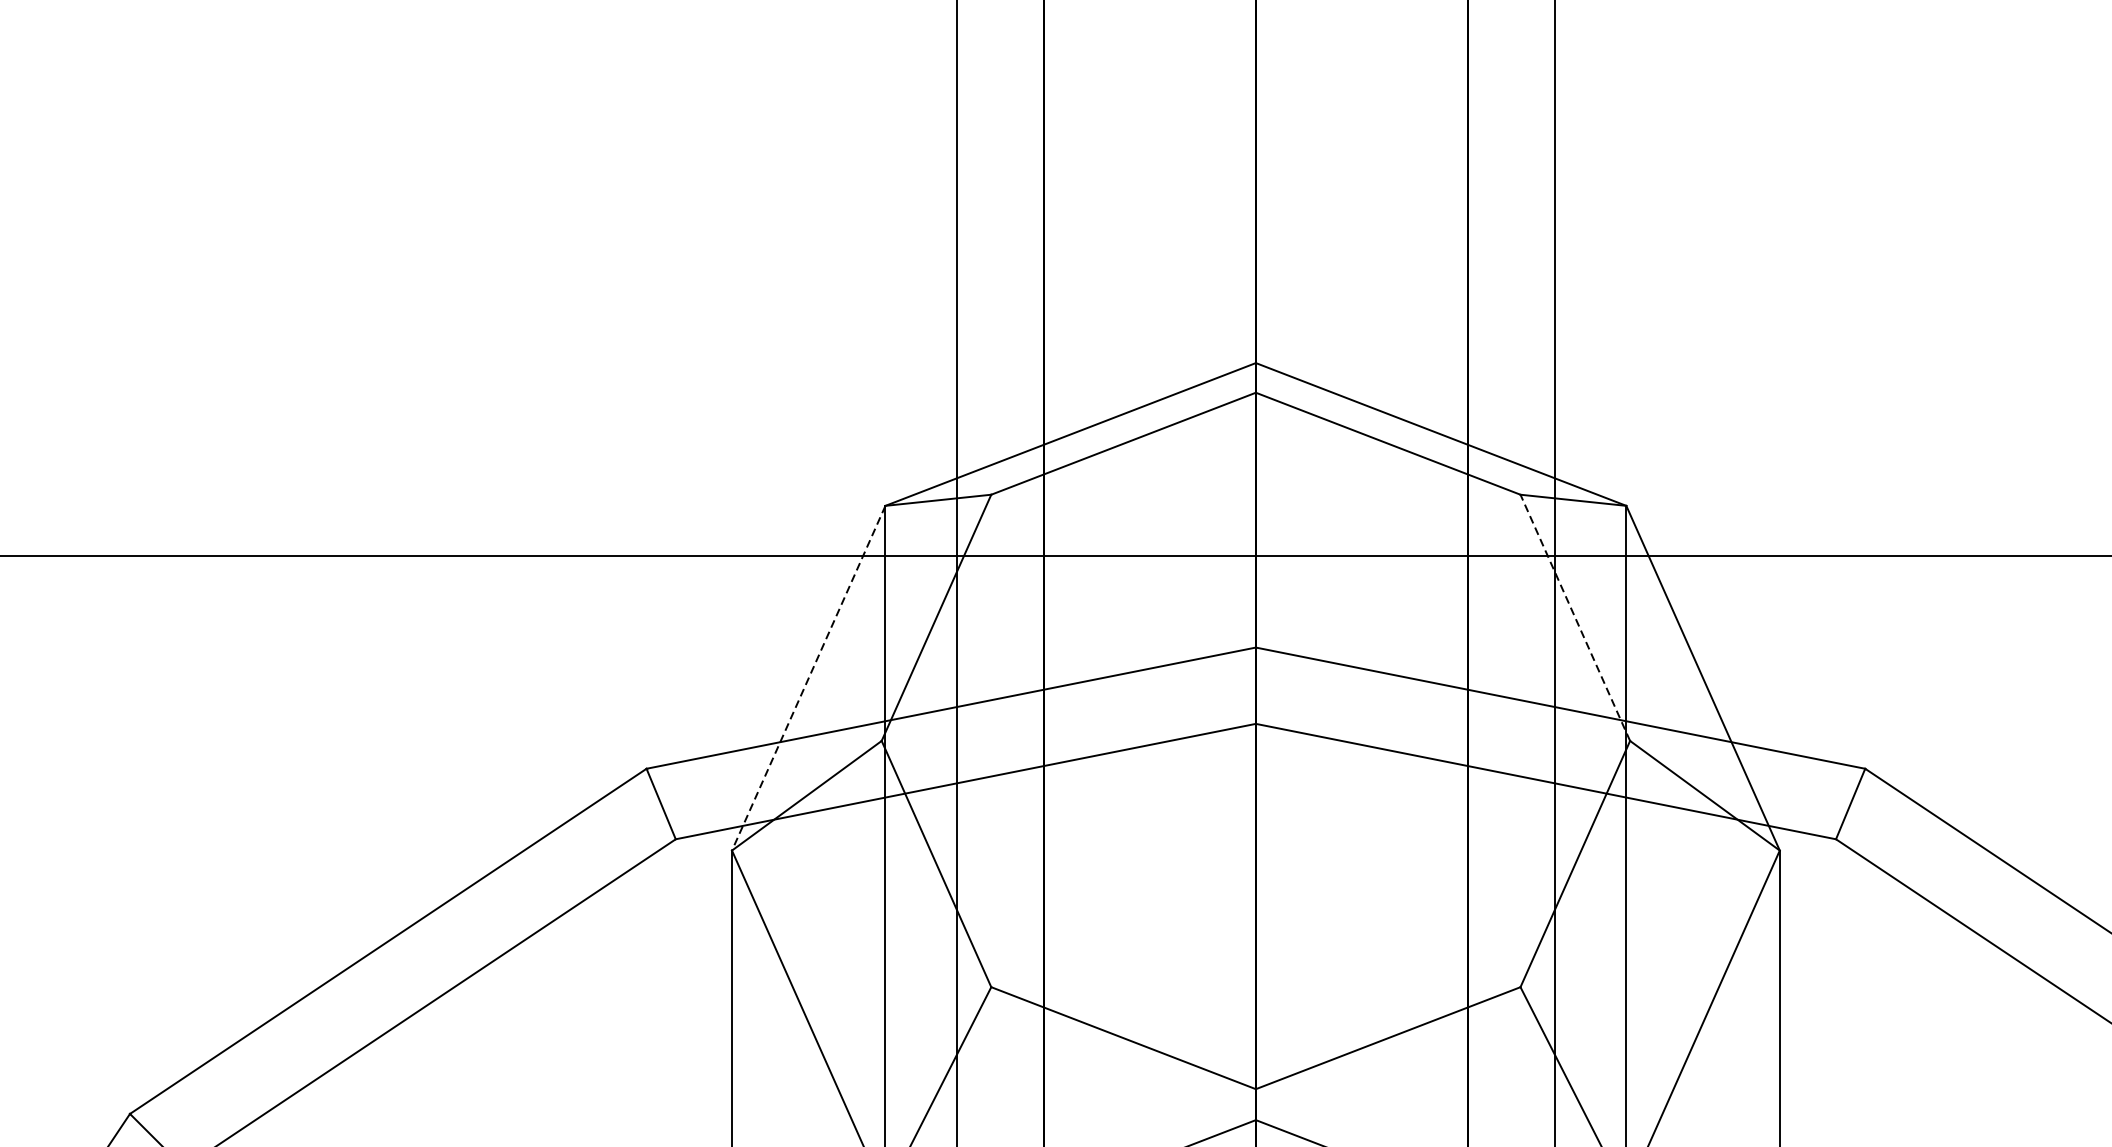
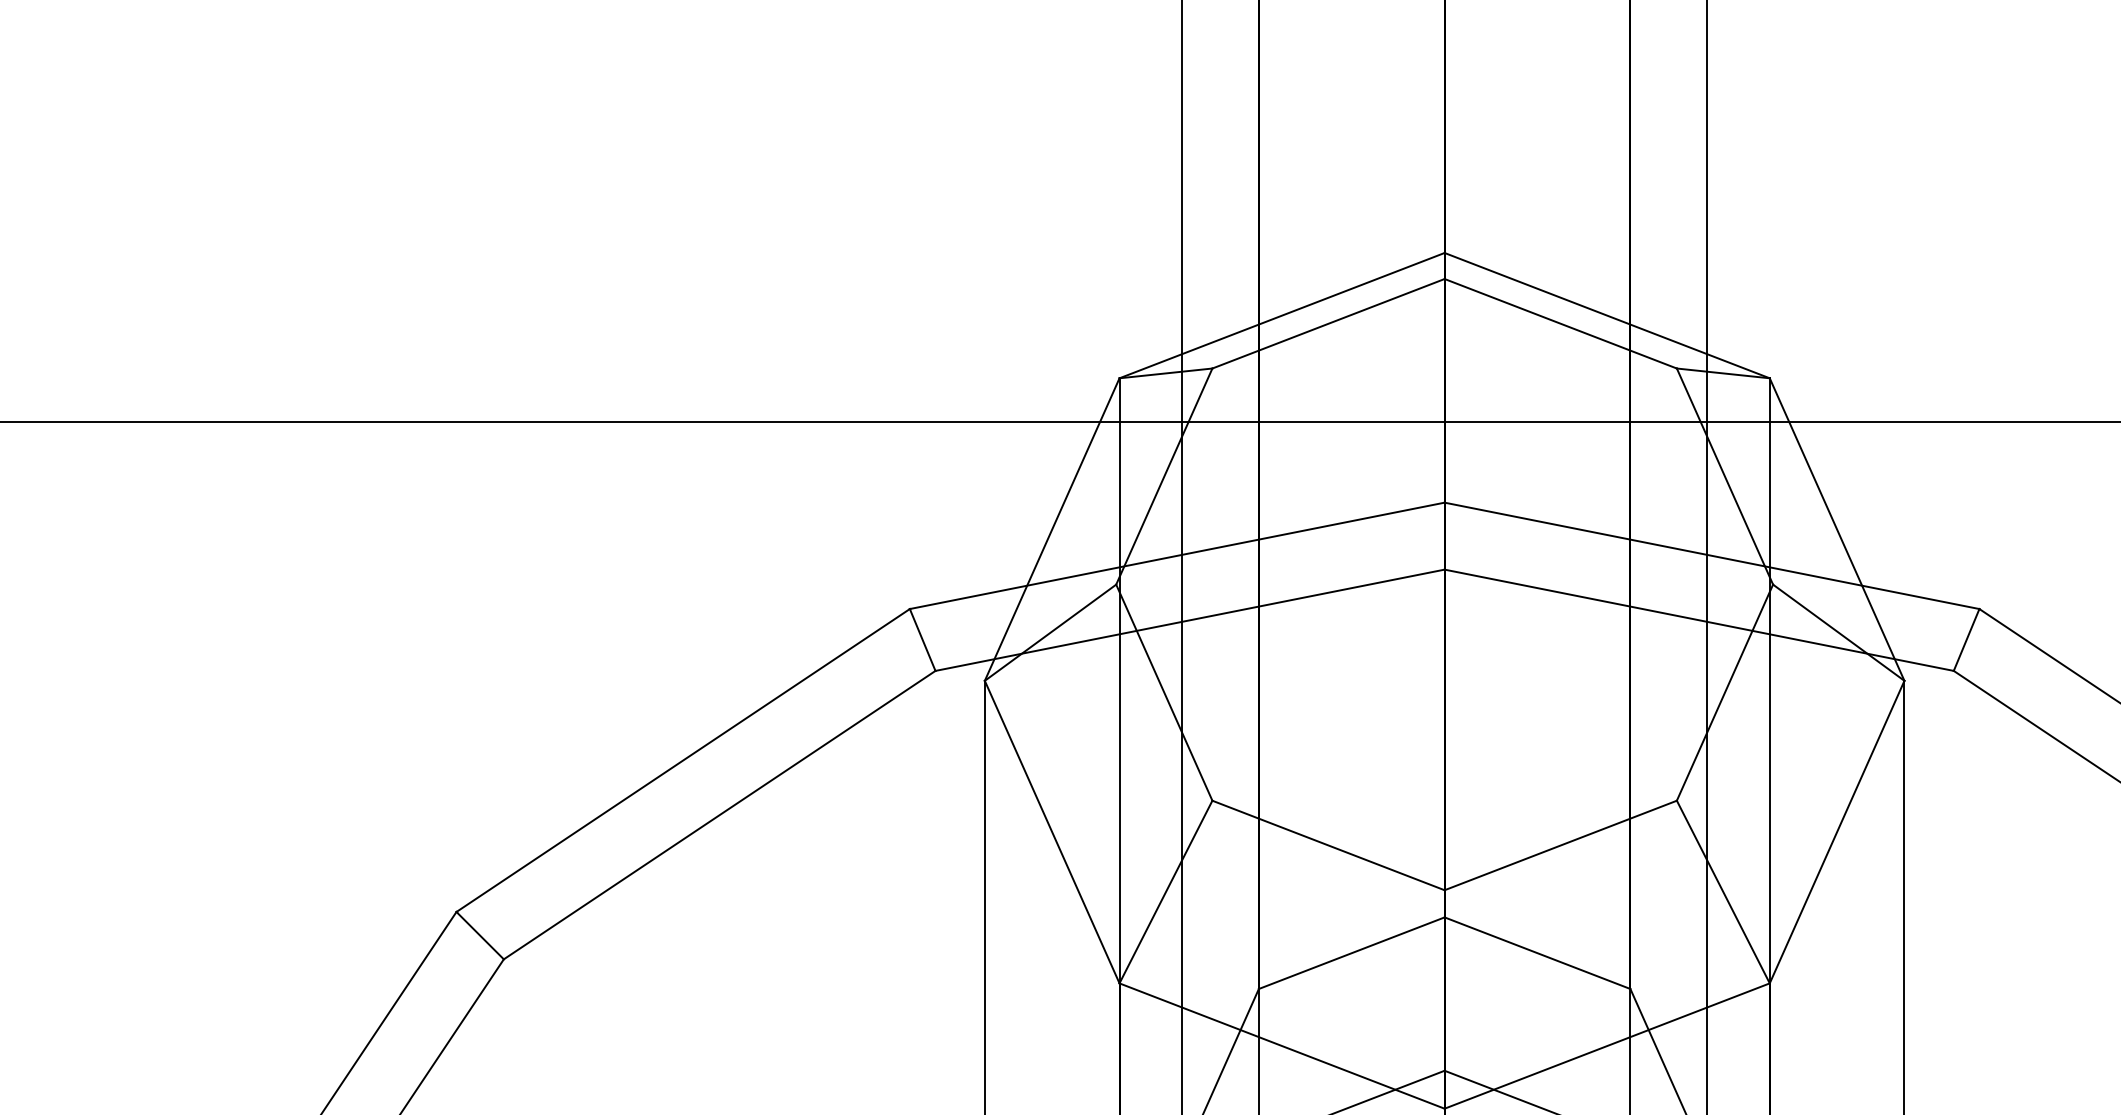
line: (1574, 617) -> (1724, 476), dashed -> solid
line: (809, 678) -> (1052, 529), dashed -> solid

